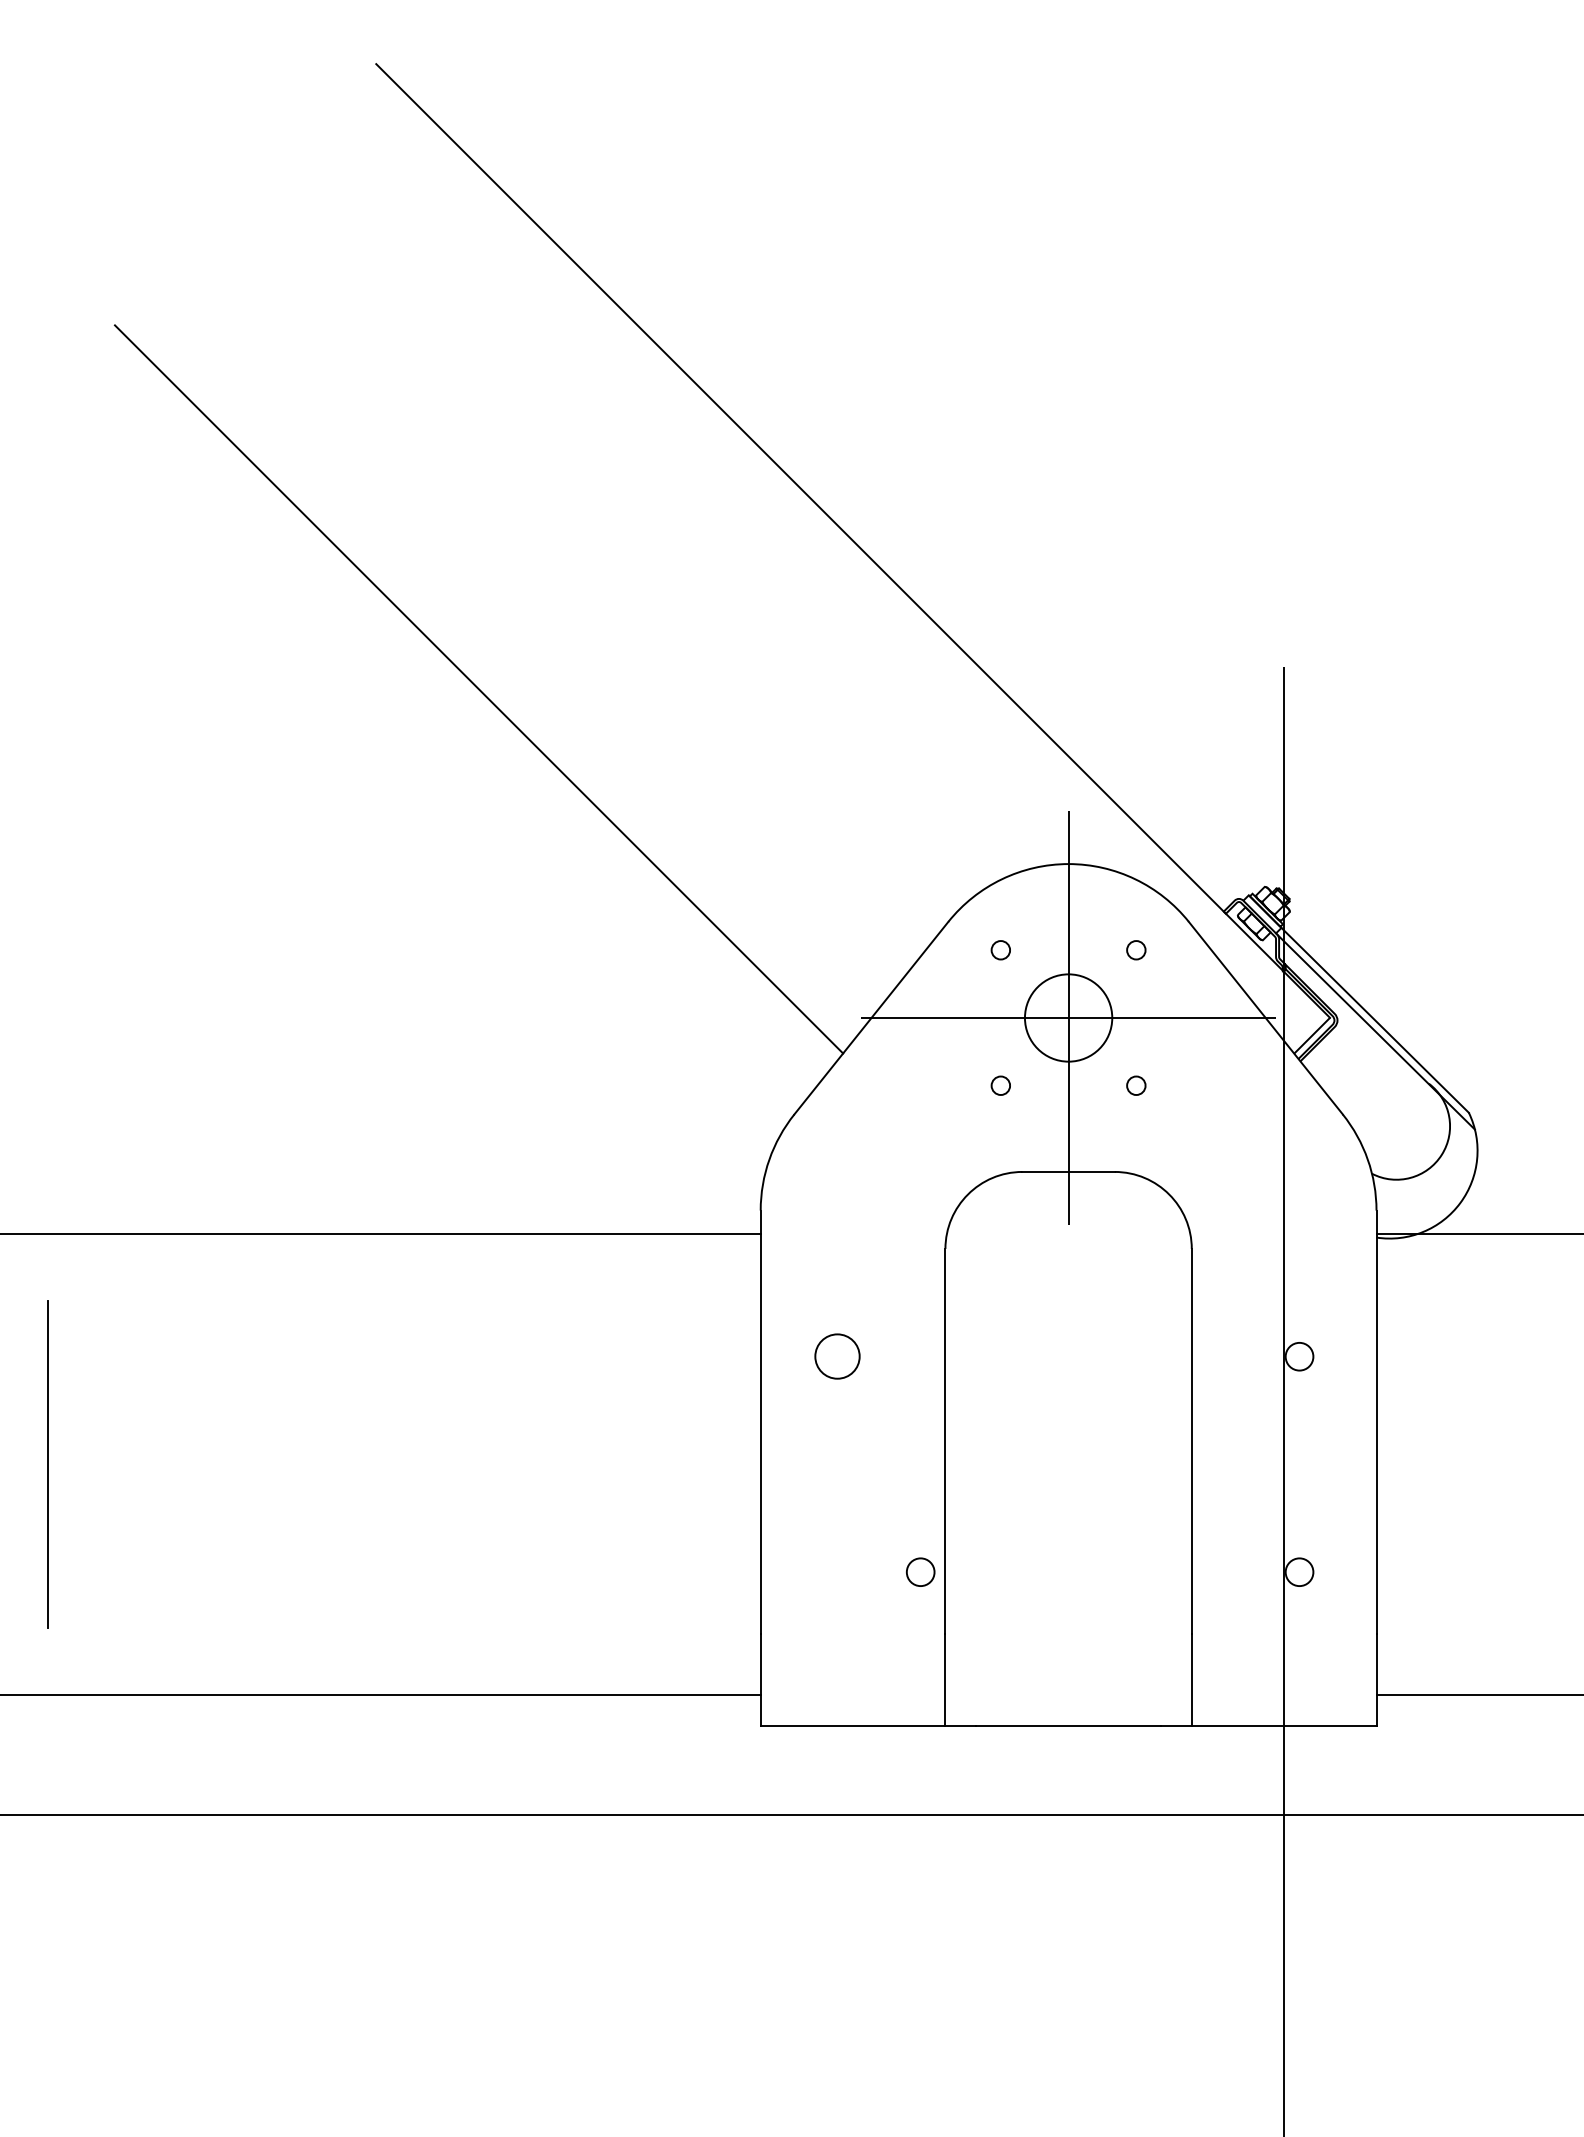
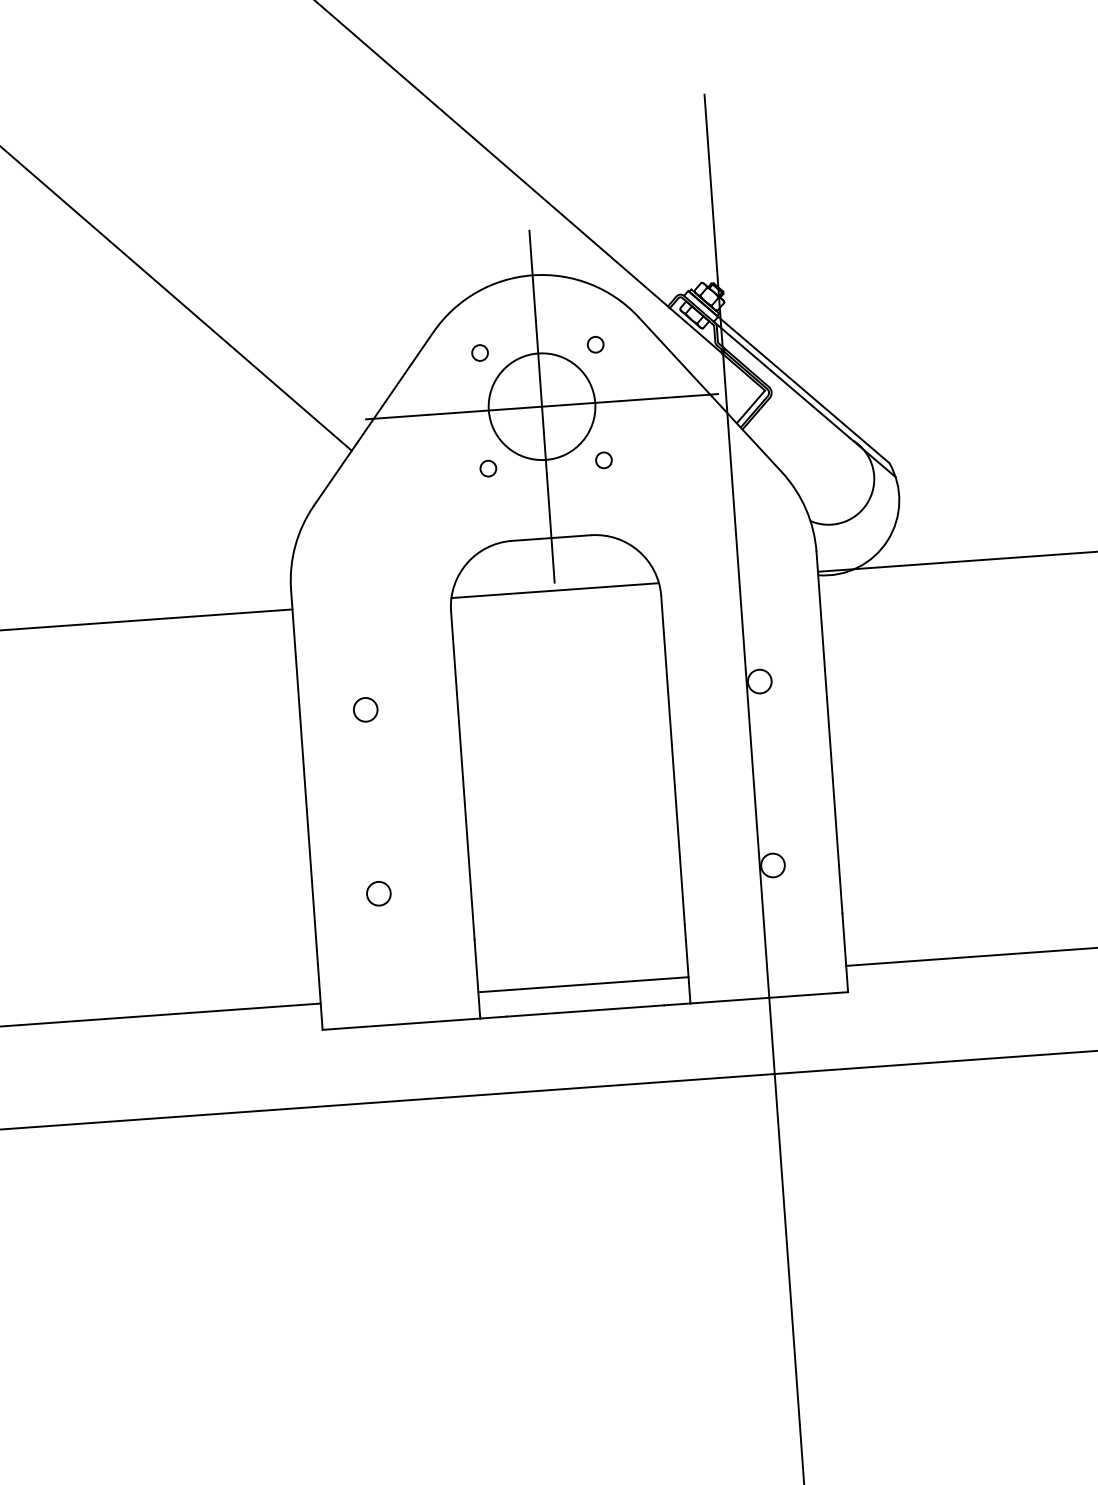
circle: (1068, 1017) -> (541, 406), size x1.43
line: (1068, 1233) -> (555, 590), added
circle: (837, 1356) -> (365, 709), size x0.62
circle: (920, 1571) -> (378, 893), moved
line: (1068, 1695) -> (583, 984), added

